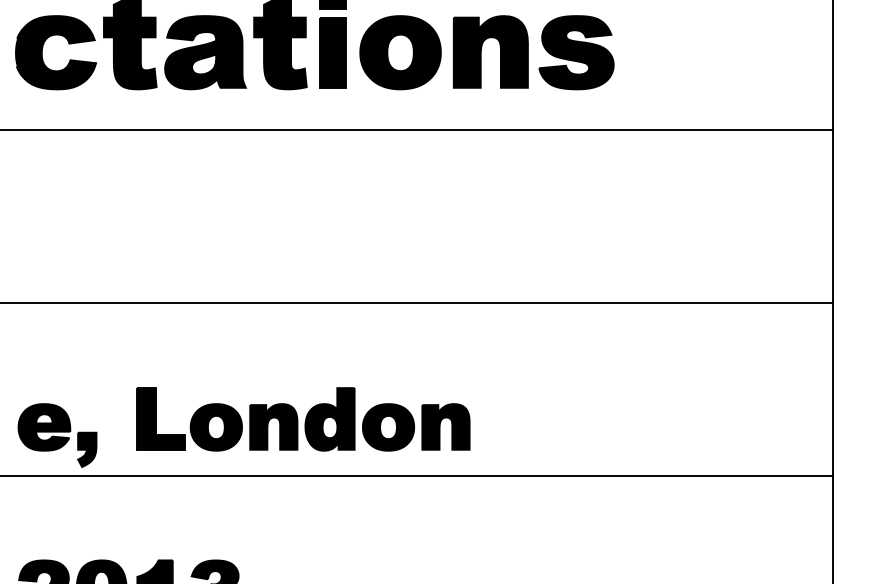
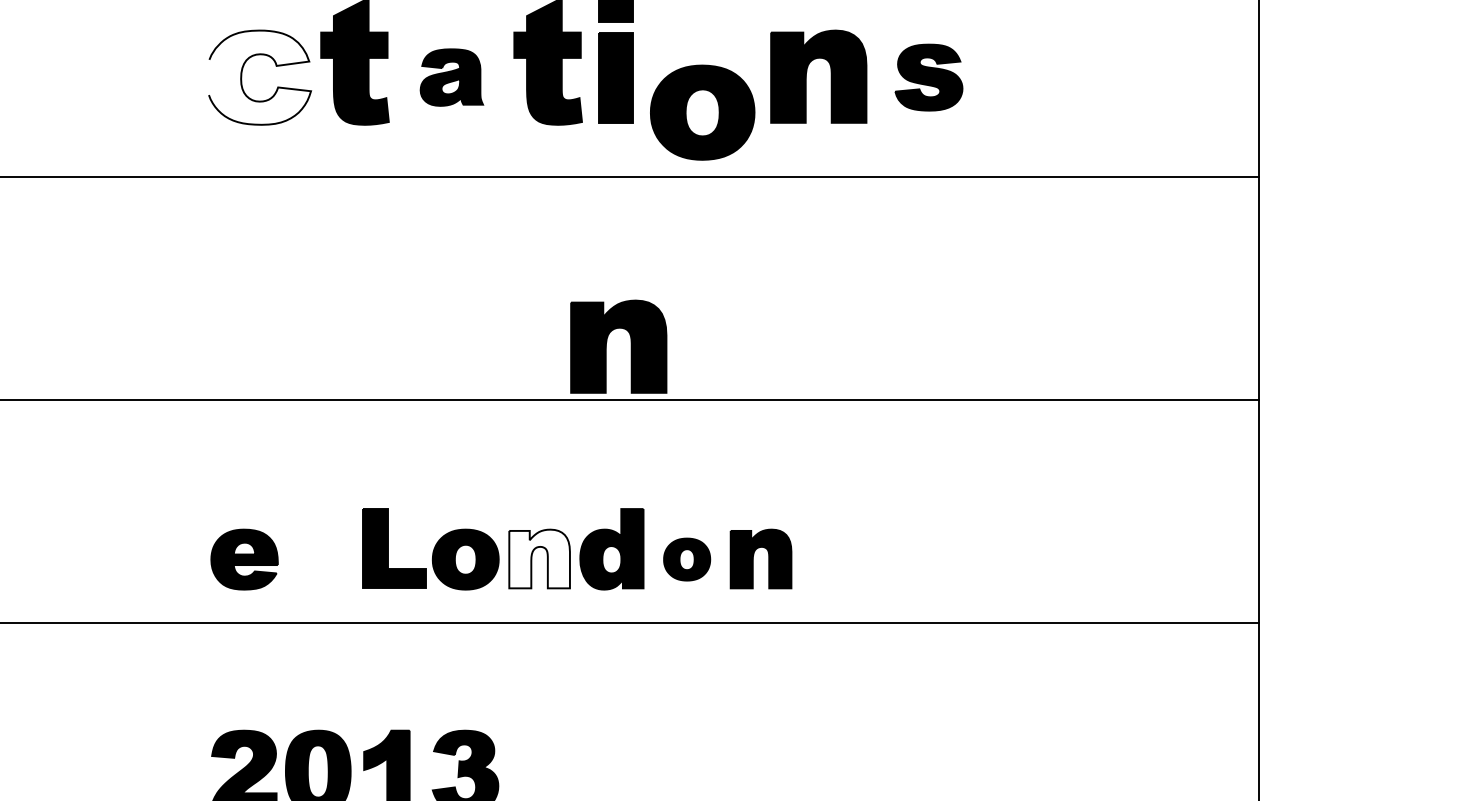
fill: (55, 52) -> (258, 77), removed
part: (205, 52) -> (451, 77), size x0.6
part: (400, 52) -> (702, 112), moved
part: (576, 52) -> (928, 77), size x0.7
part: (326, 258) -> (607, 342), added
fill: (273, 426) -> (539, 558), removed
part: (388, 427) -> (686, 559), size x0.7
part: (87, 449) -> (299, 588), removed

